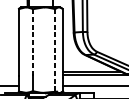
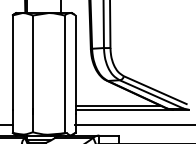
line: (32, 44) -> (32, 65), dashed -> solid
line: (55, 50) -> (64, 74), dashed -> solid

